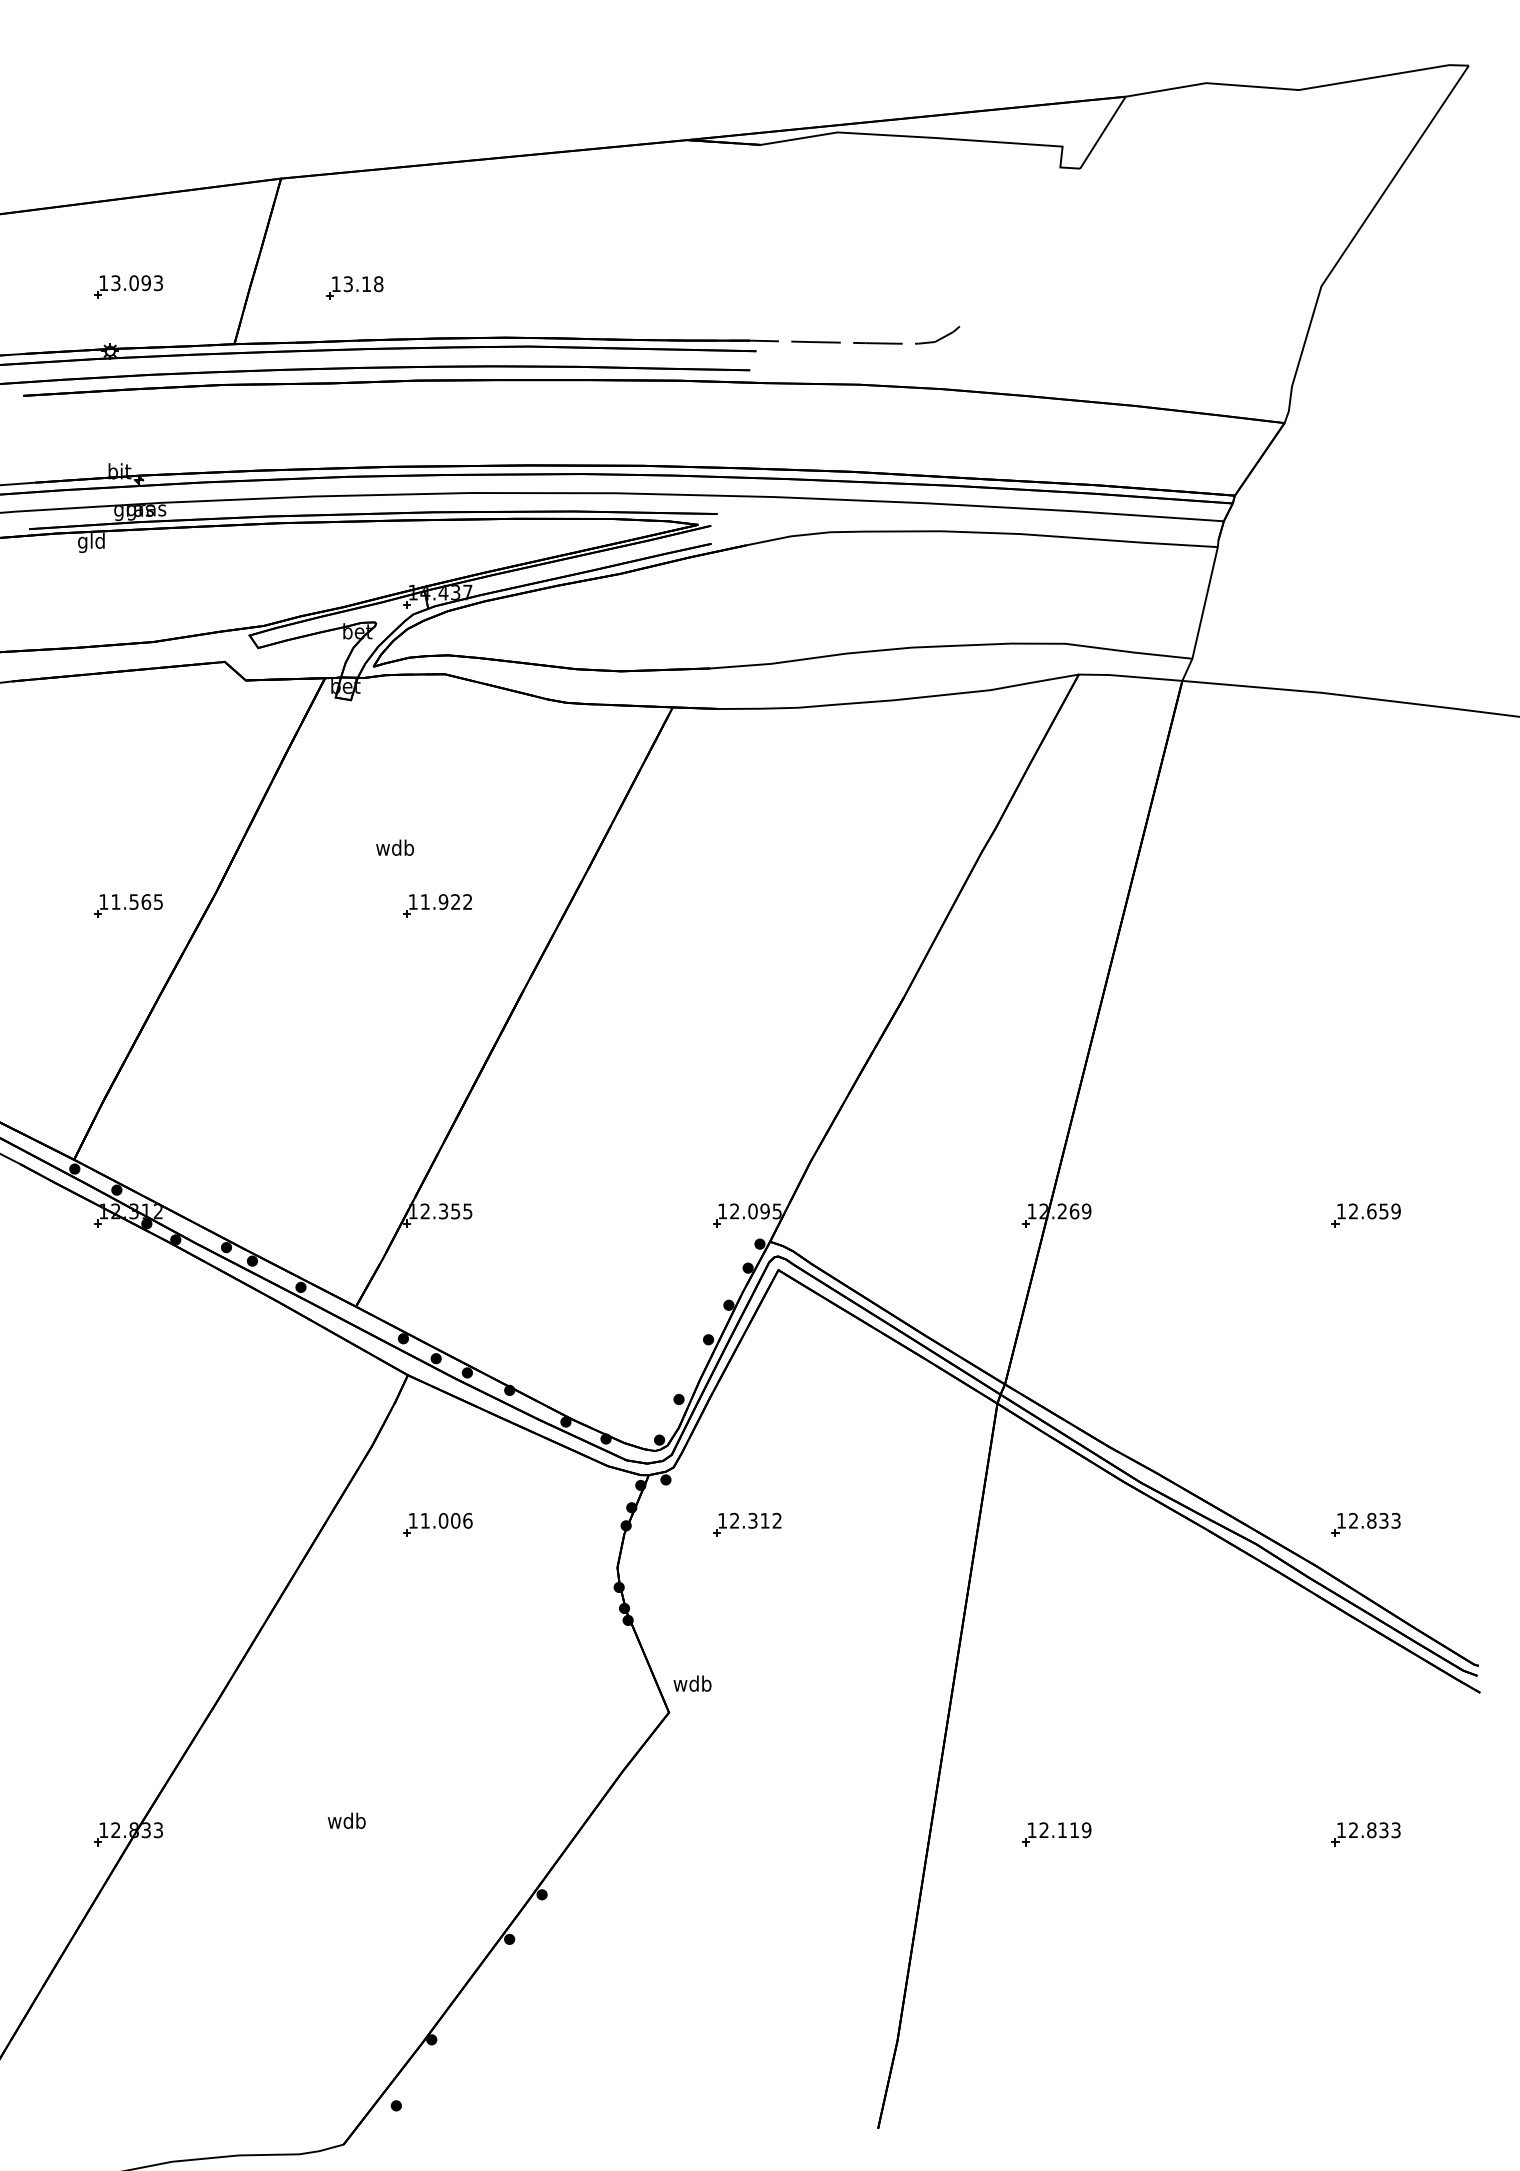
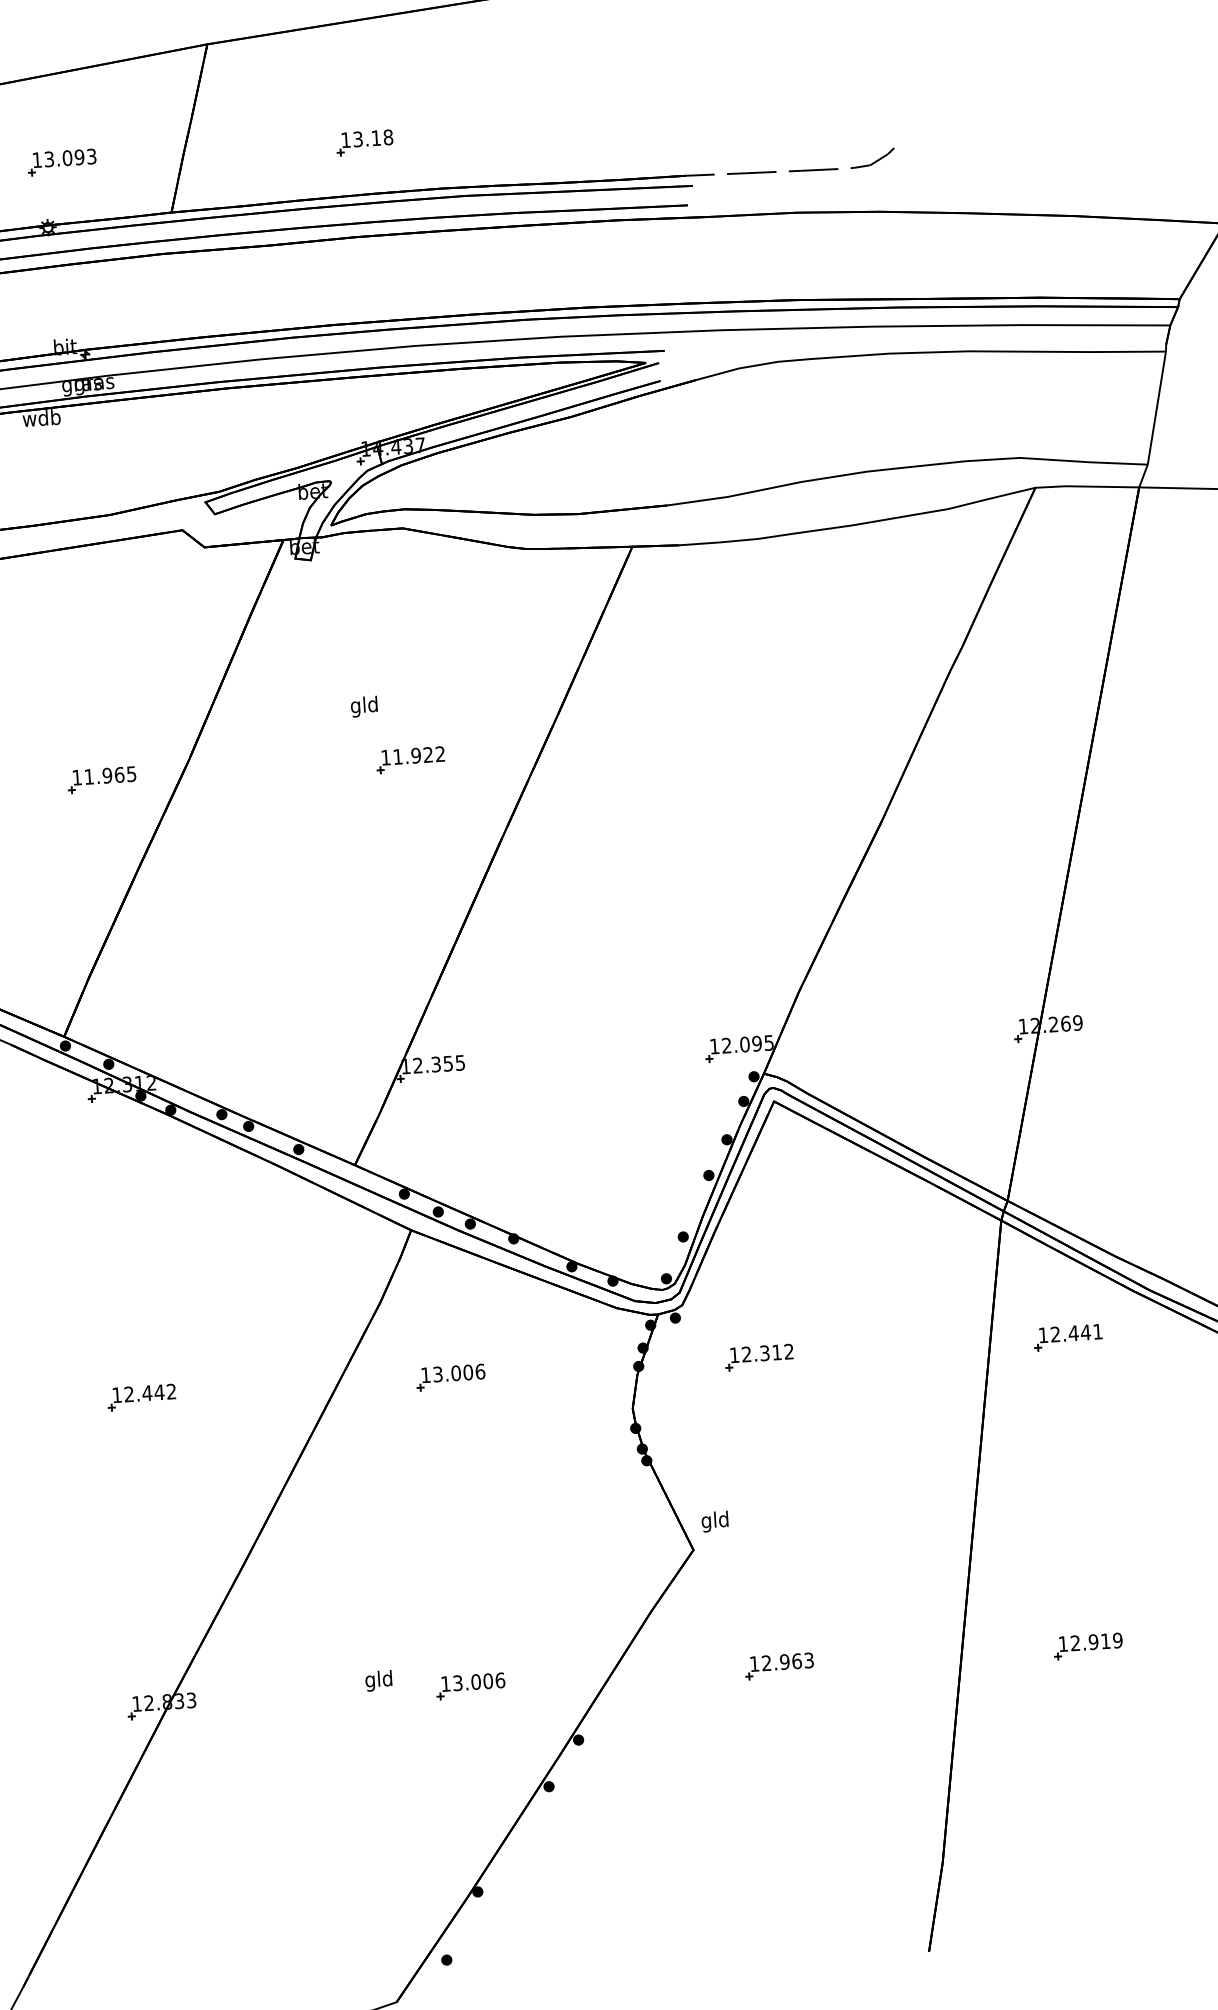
part: (354, 287) -> (364, 142), moved
text: (91, 542) -> (41, 419), gld -> wdb
text: (394, 849) -> (363, 706), wdb -> gld
text: (133, 901) -> (106, 775), 11.565 -> 11.965
text: (424, 1520) -> (437, 1374), 11.006 -> 13.006
part: (128, 1524) -> (141, 1397), added
part: (1056, 1524) -> (1068, 1337), added
text: (692, 1685) -> (715, 1521), wdb -> gld
text: (346, 1822) -> (378, 1680), wdb -> gld
text: (1062, 1830) -> (1093, 1642), 12.119 -> 12.919
part: (437, 1834) -> (470, 1686), added
part: (747, 1834) -> (779, 1666), added

